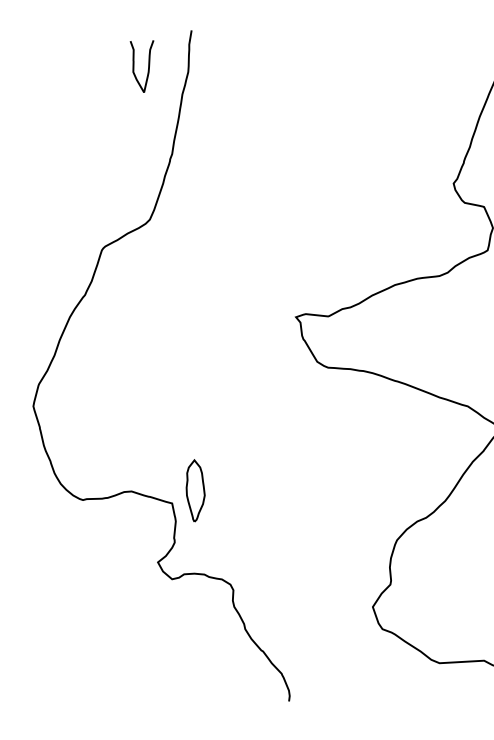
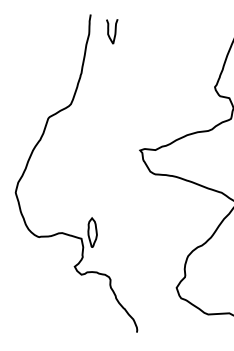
curve: (146, 66) -> (114, 31), moved

